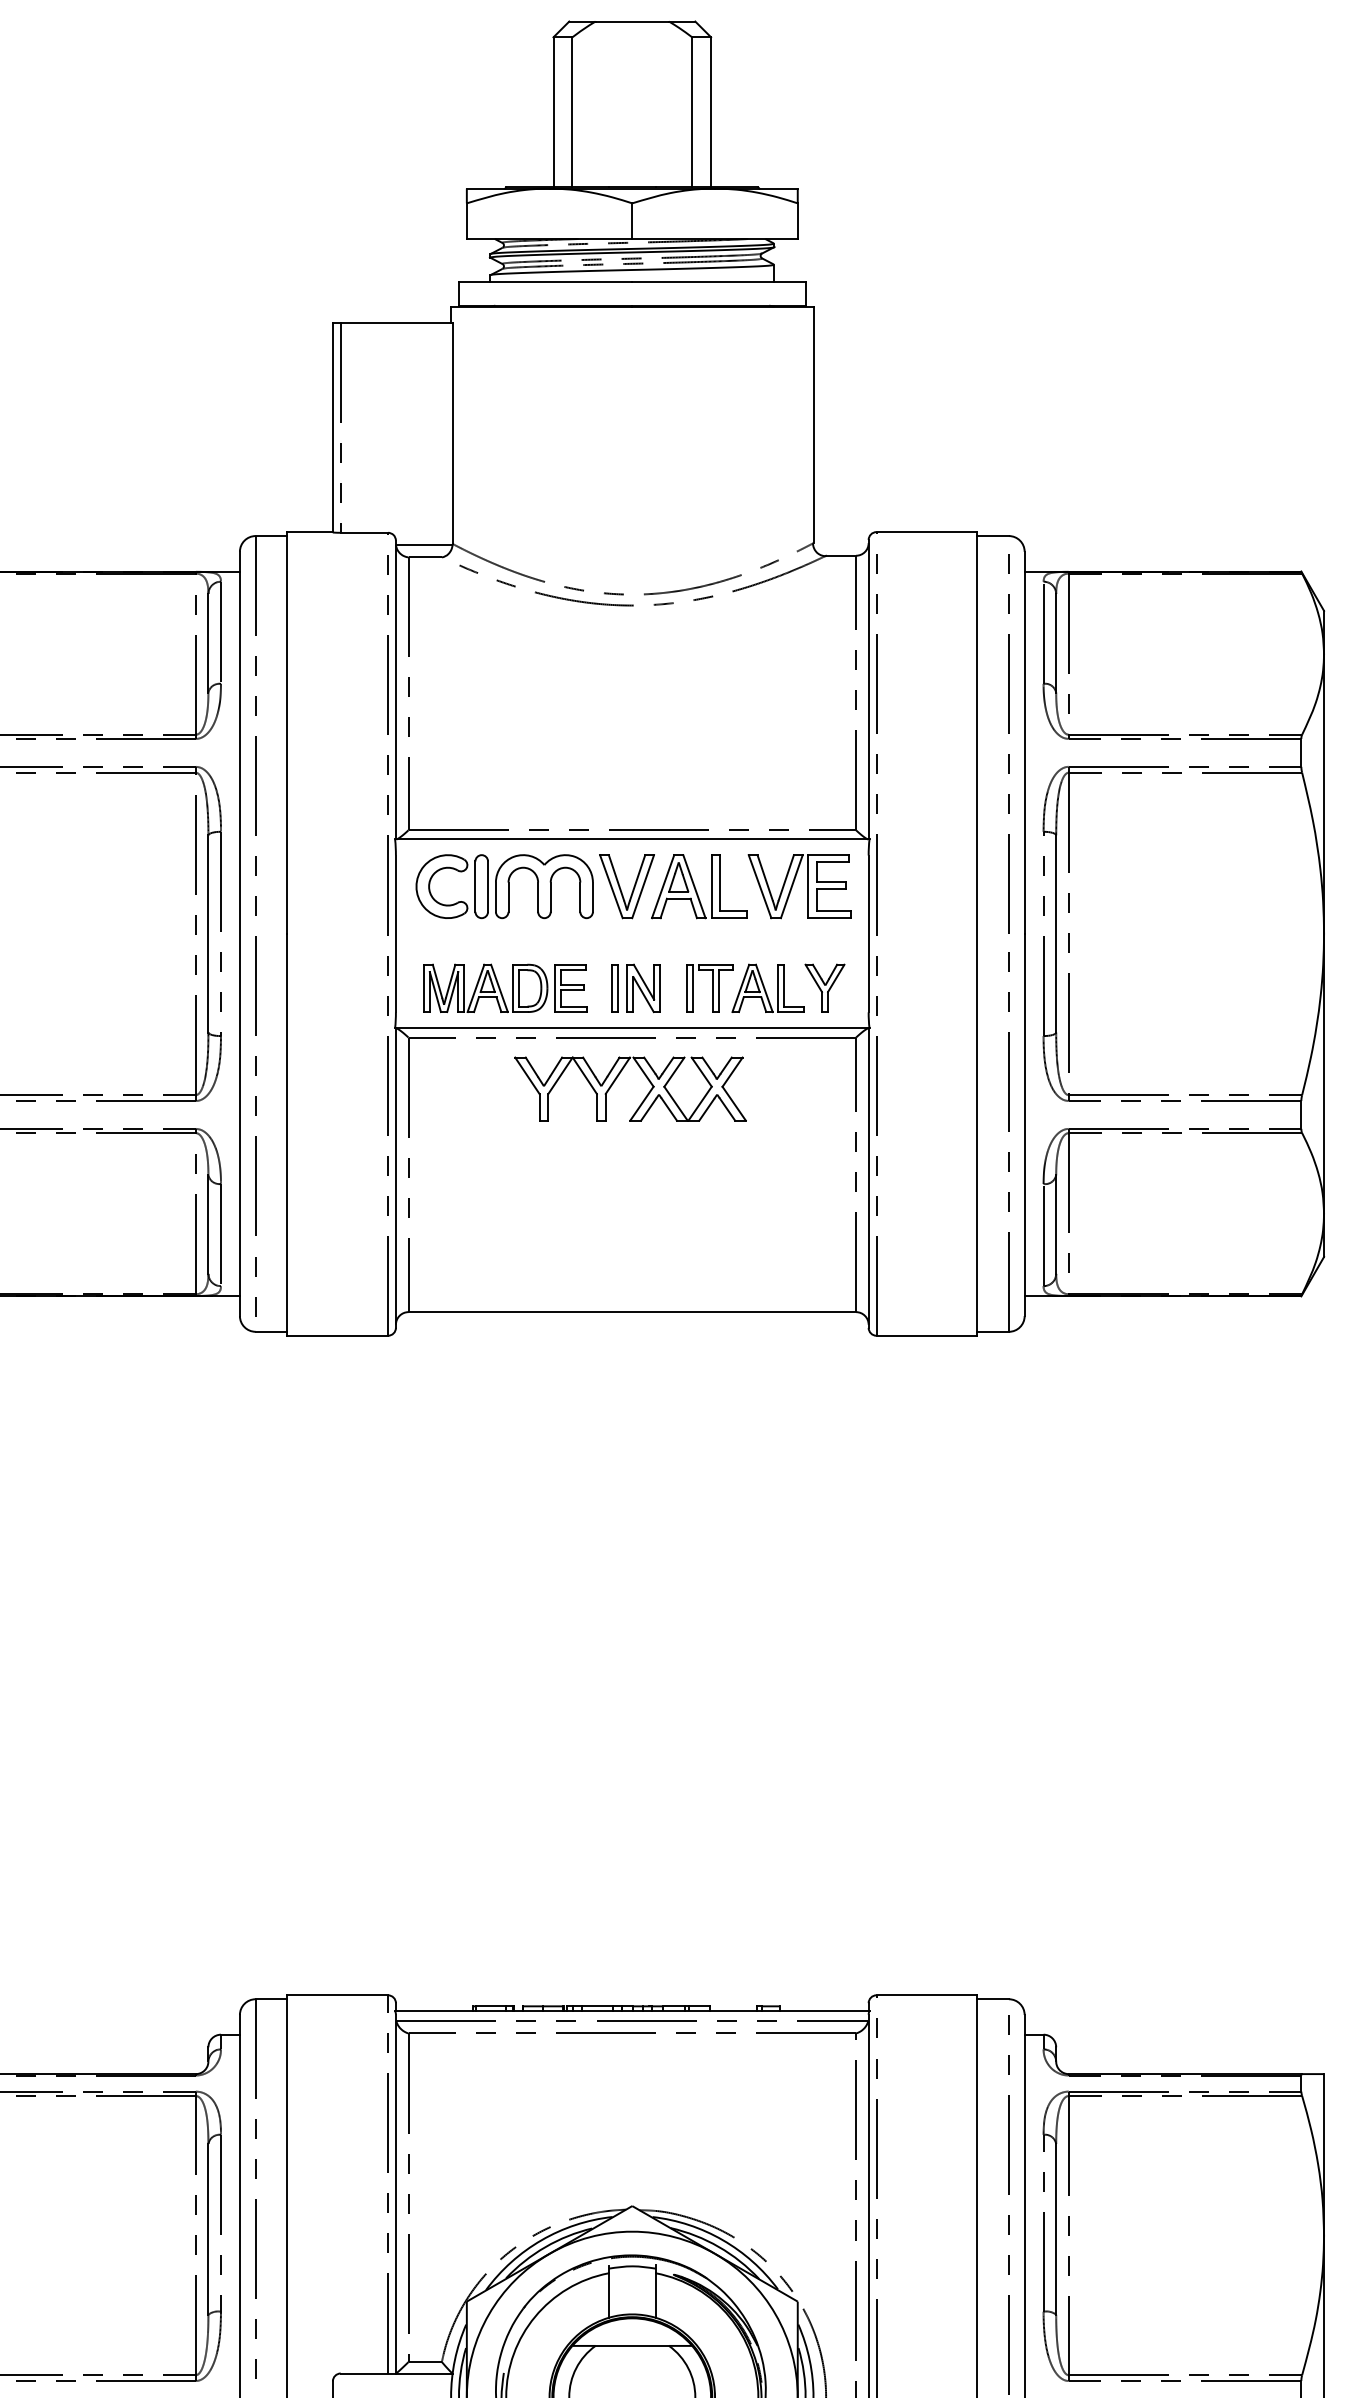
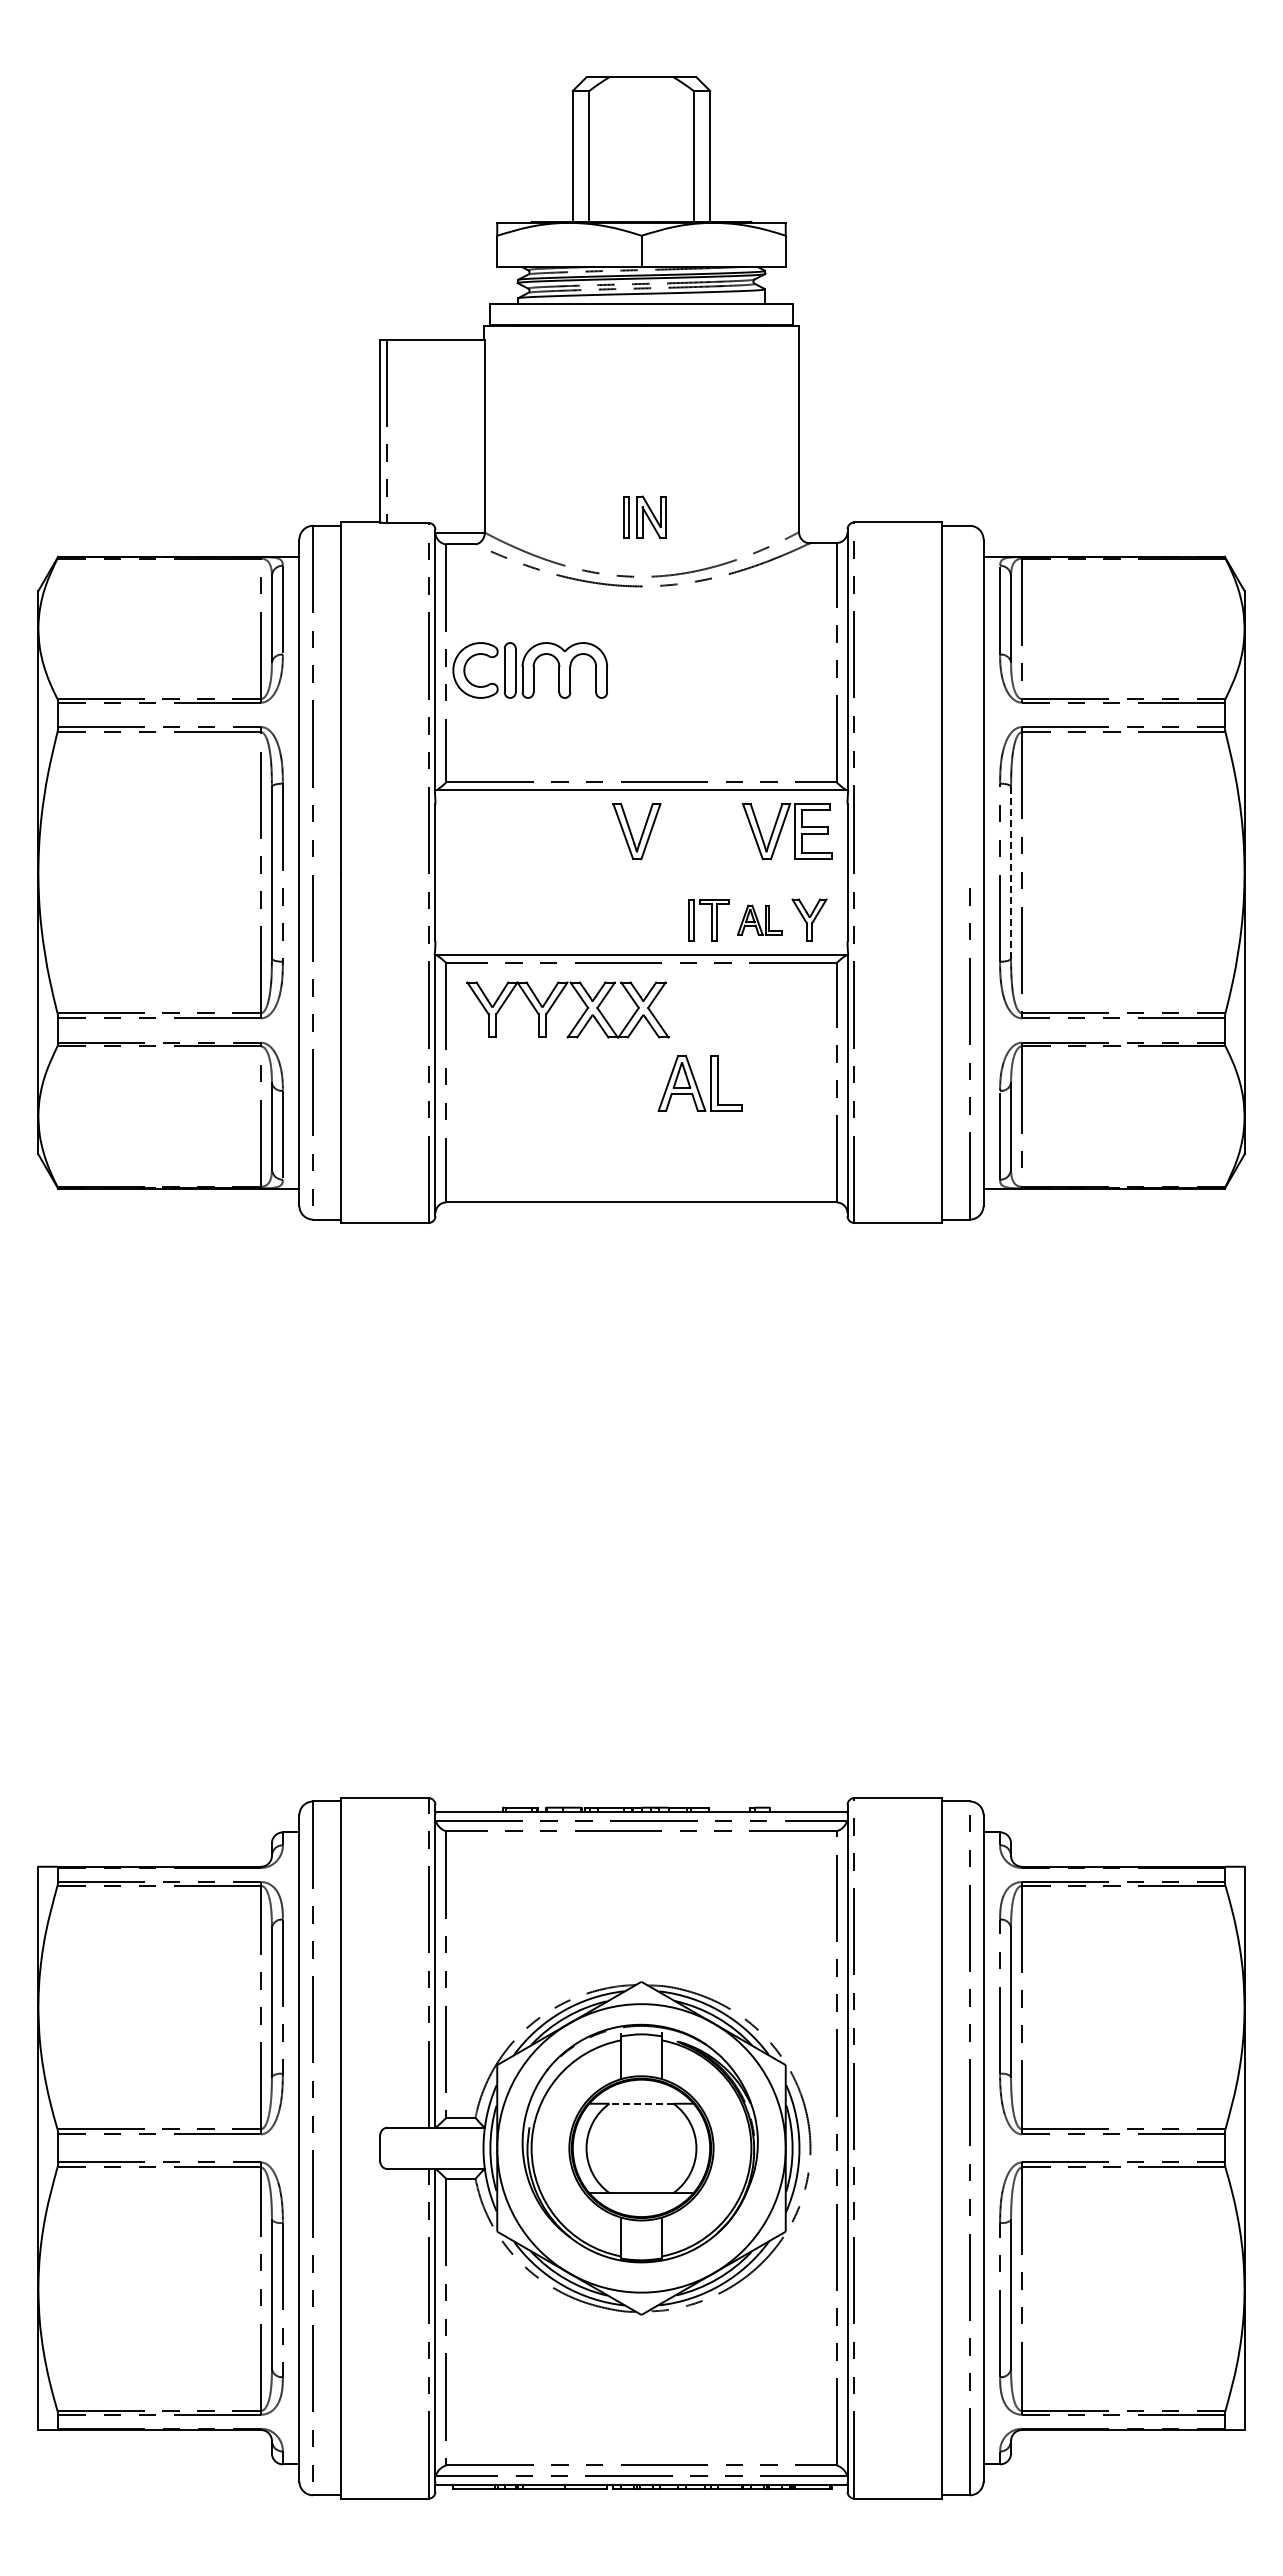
line: (1008, 732) -> (969, 697), removed
part: (503, 886) -> (529, 670), moved
part: (698, 886) -> (699, 1083), moved
line: (1056, 933) -> (1011, 872), solid -> dashed
part: (504, 987) -> (530, 919), removed
part: (635, 987) -> (644, 516), moved
part: (767, 987) -> (759, 919), size x0.7
part: (616, 1080) -> (555, 1002), moved
line: (632, 2345) -> (641, 2103), solid -> dashed

